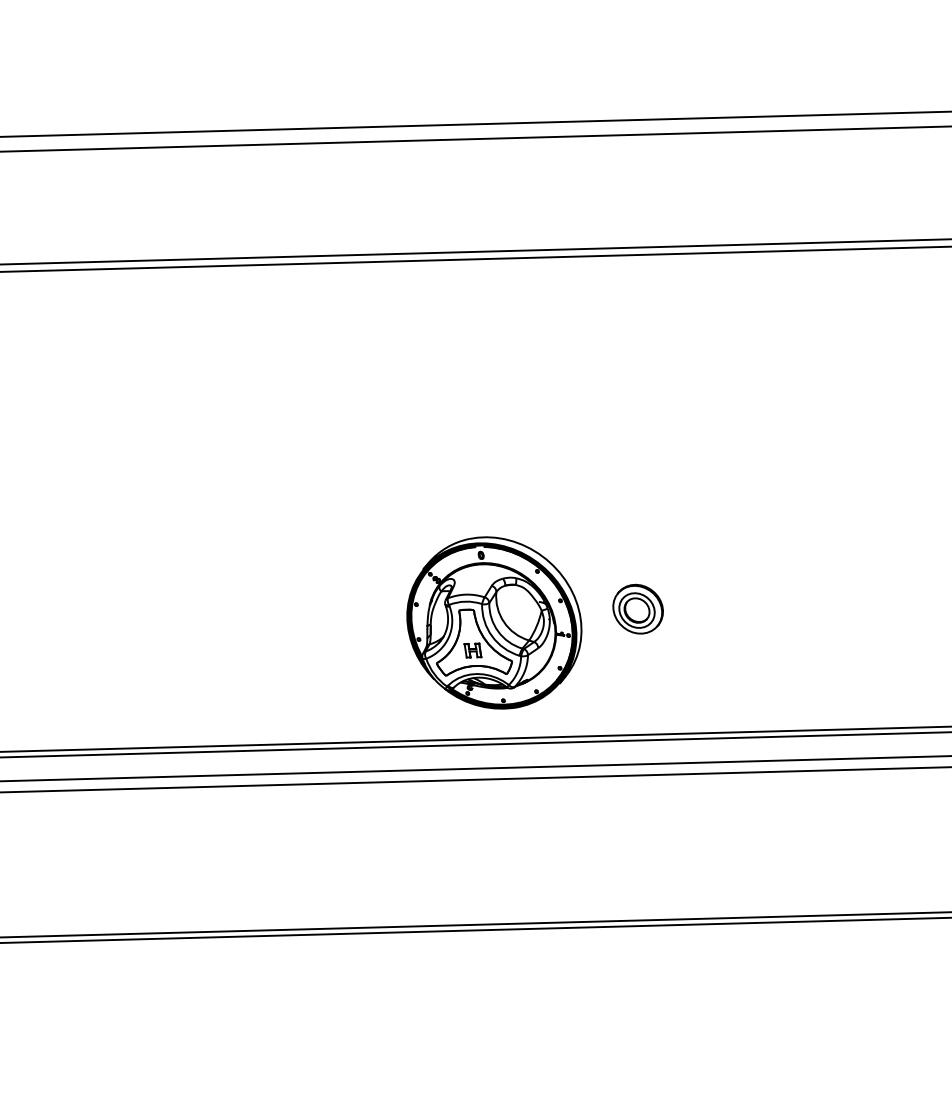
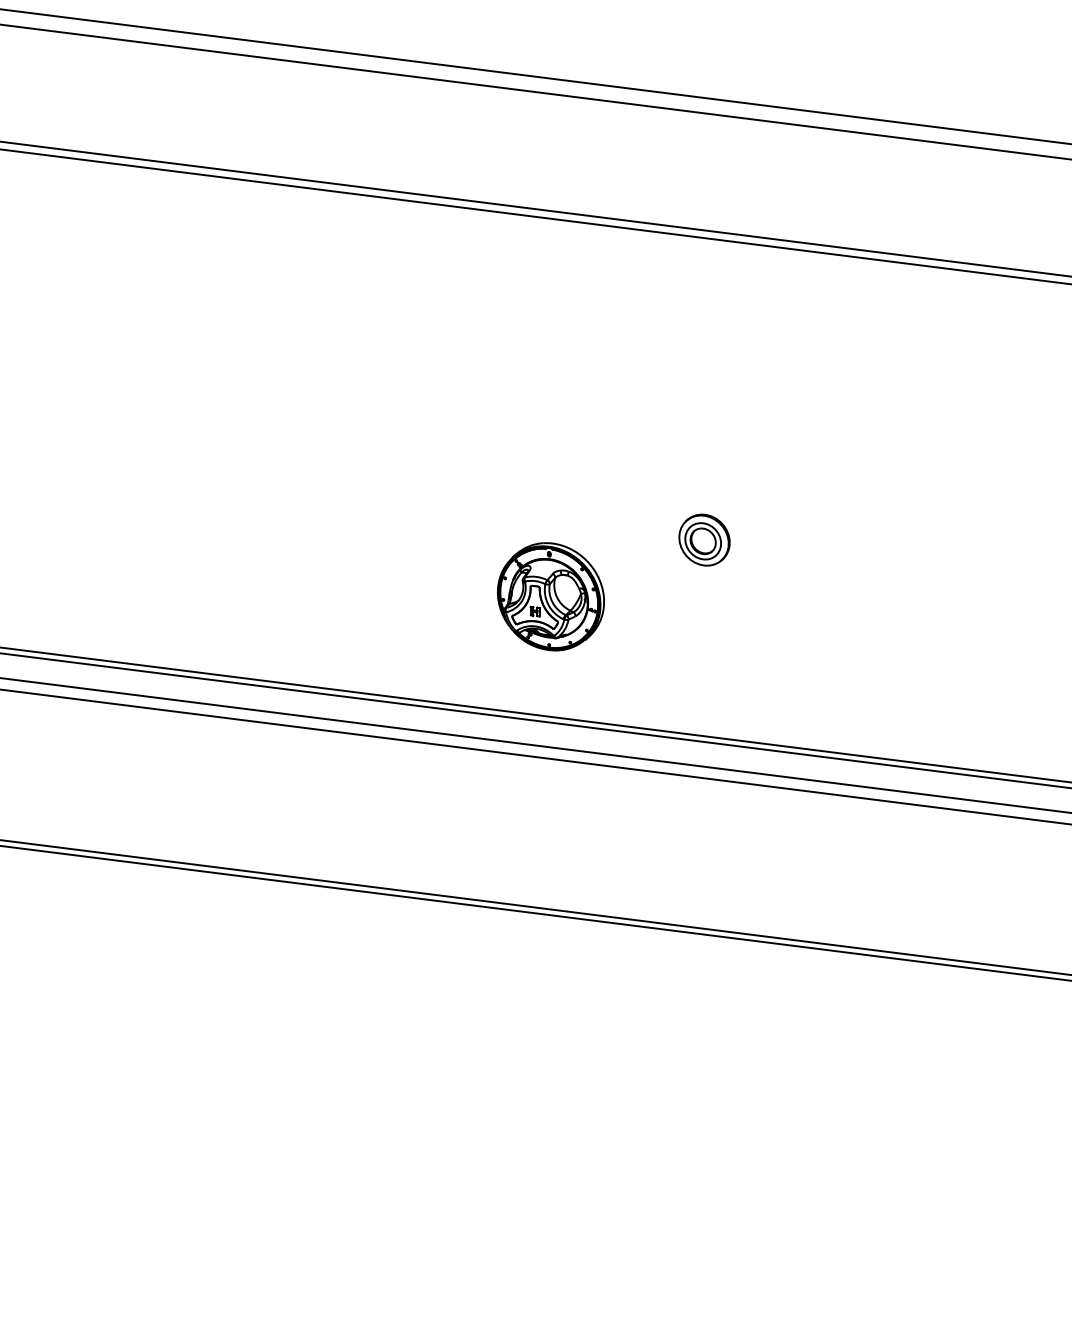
part: (638, 608) -> (704, 539), moved
part: (493, 622) -> (550, 596), size x0.6

